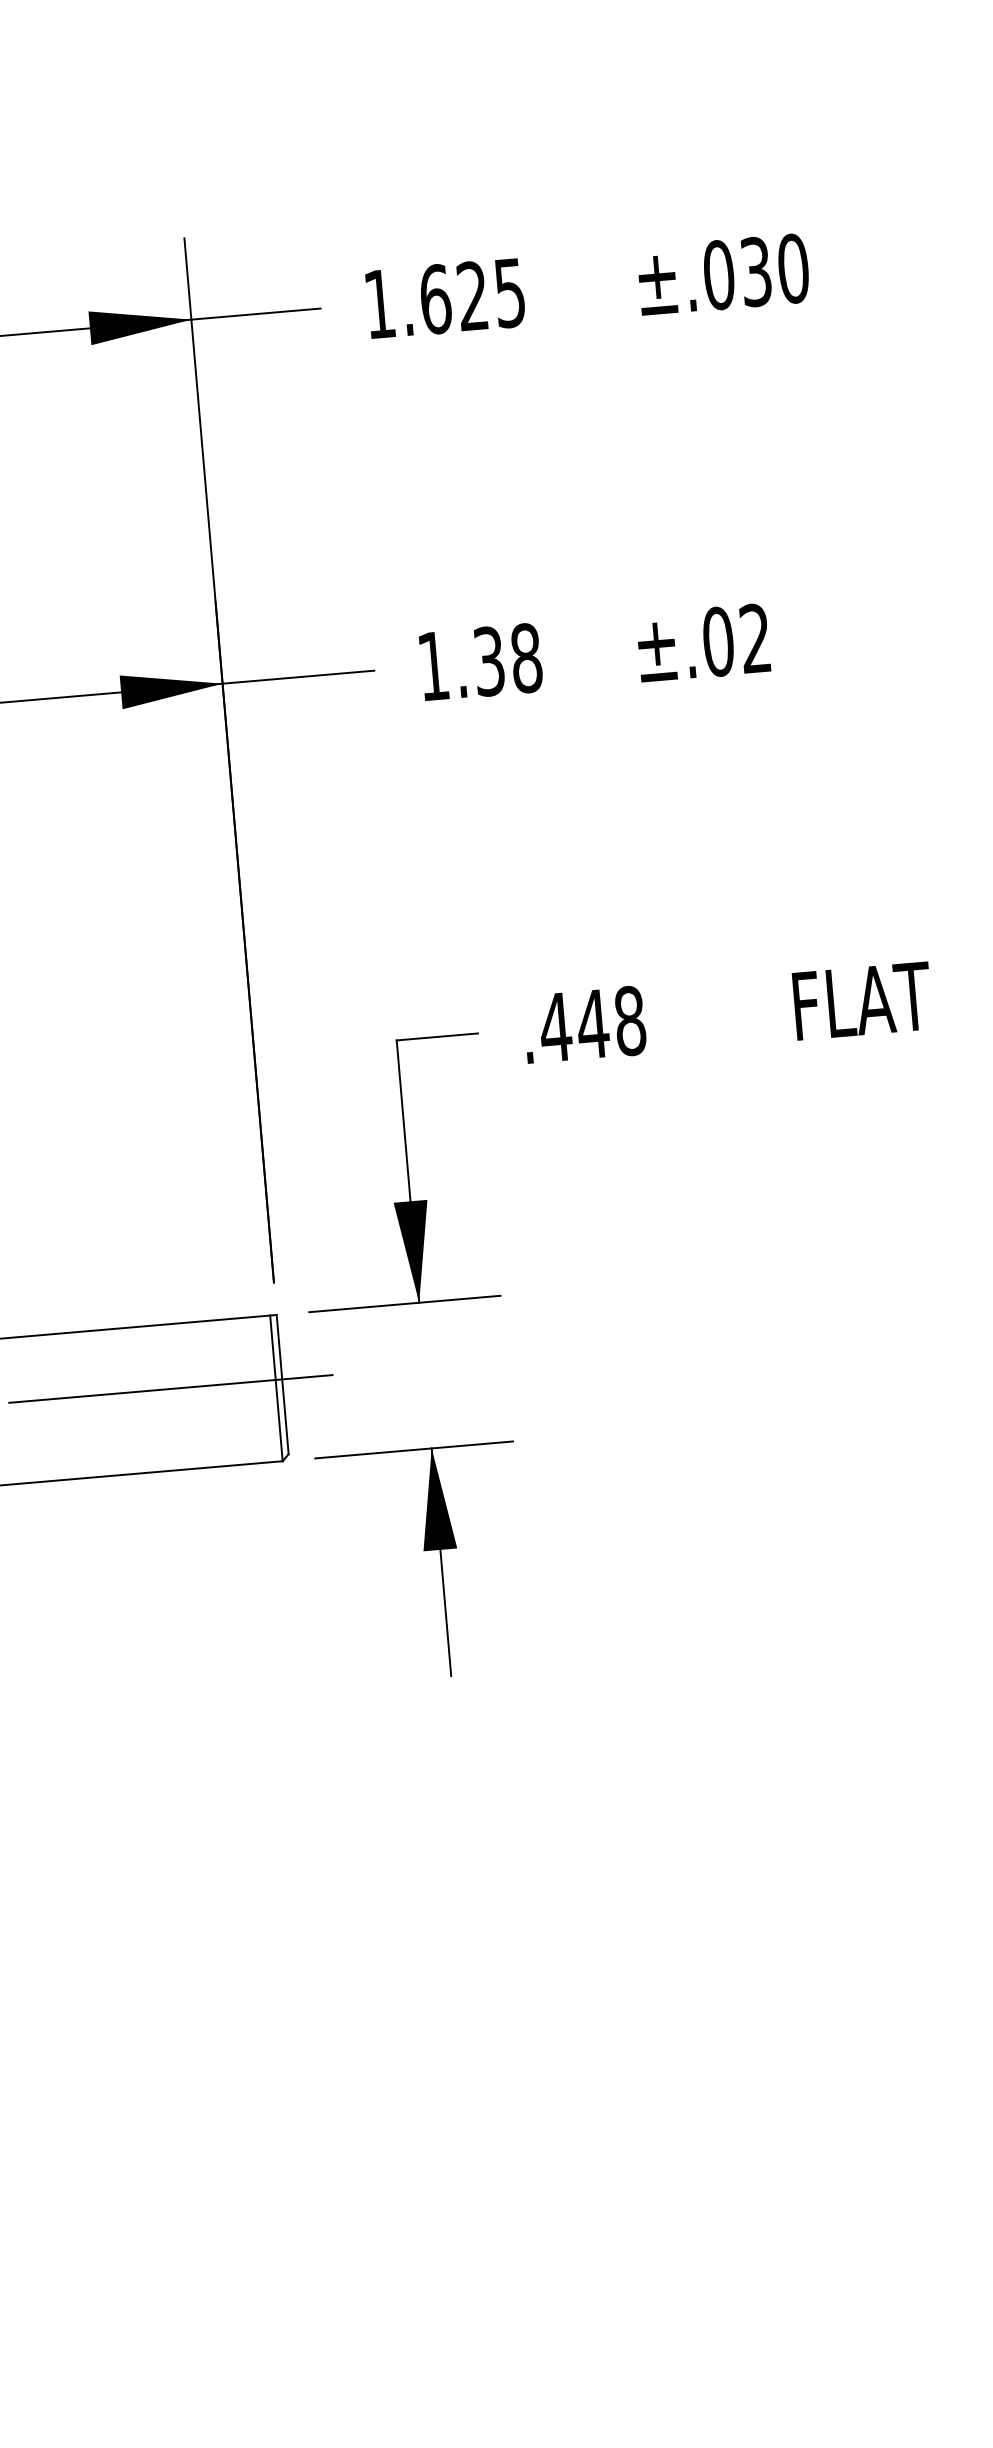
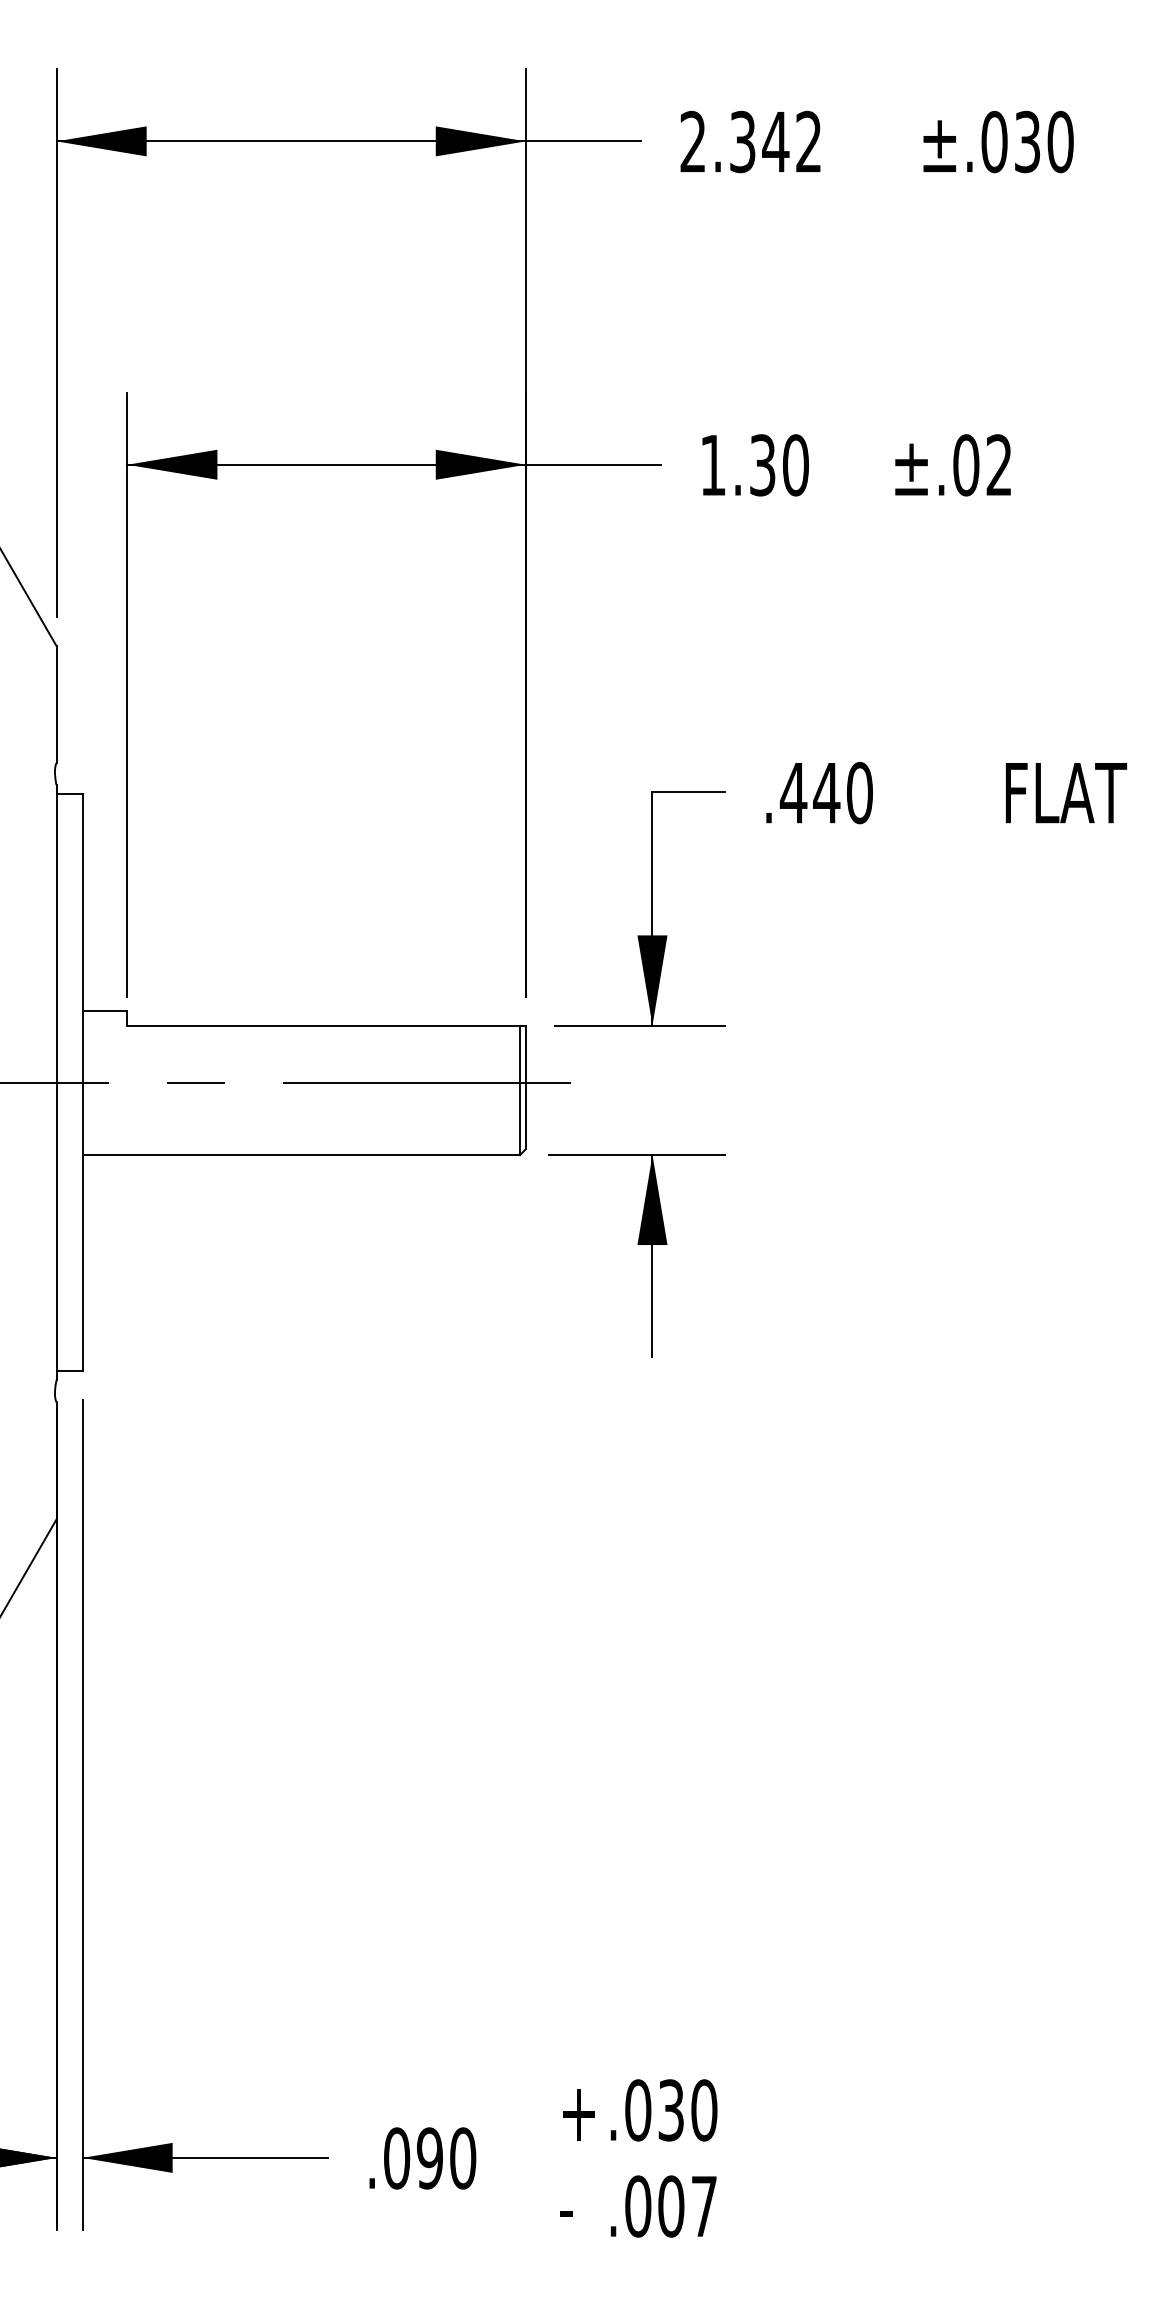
text: (444, 298) -> (750, 141), 1.625 -> 2.342
text: (526, 658) -> (795, 465), 1.38 -> 1.30
text: (629, 1020) -> (859, 792), .448 -> .440

